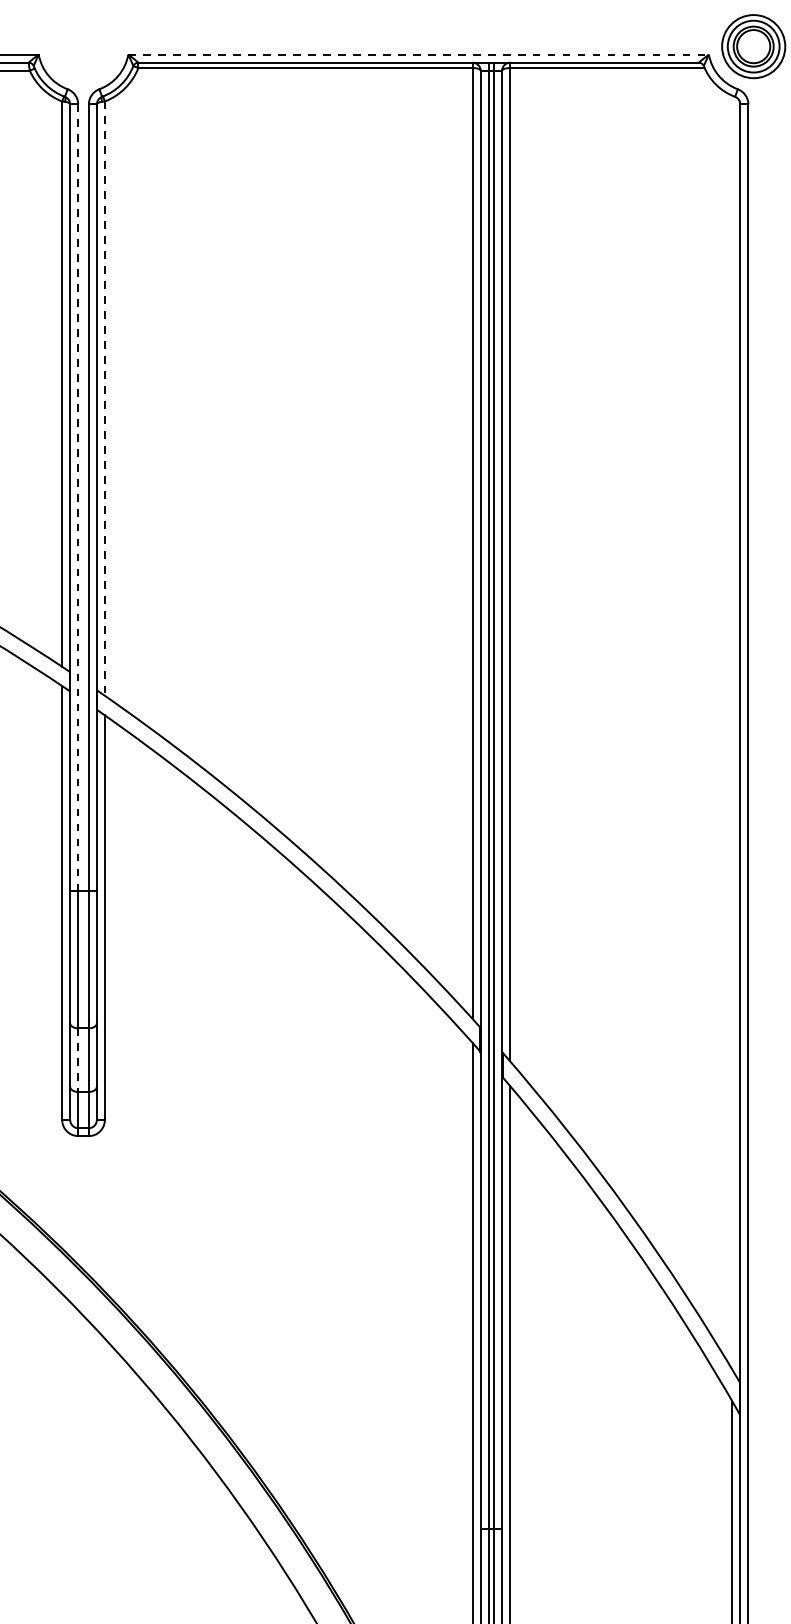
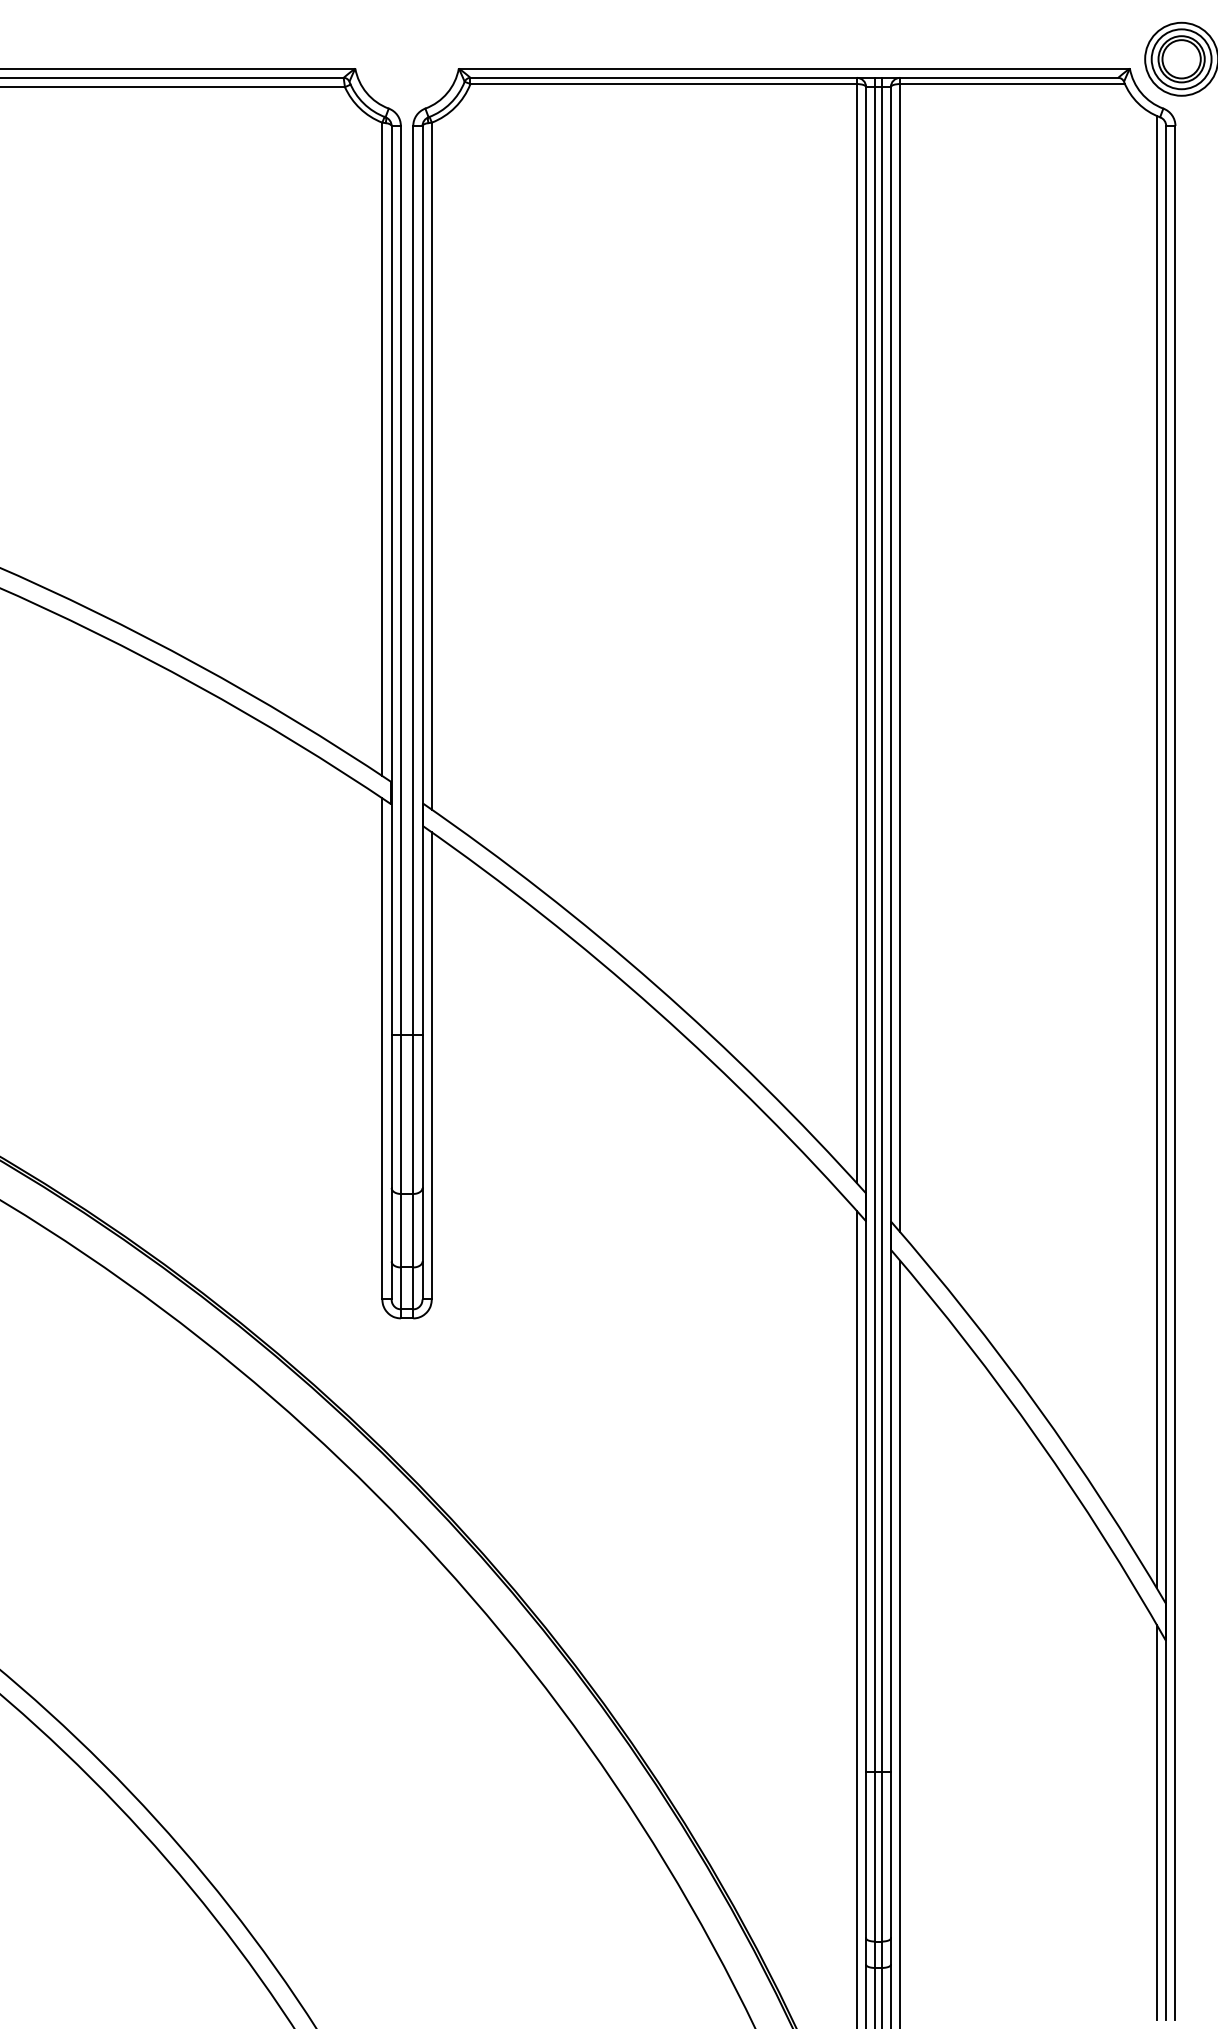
line: (418, 54) -> (794, 68), dashed -> solid
line: (104, 398) -> (431, 466), dashed -> solid
line: (77, 497) -> (400, 580), dashed -> solid
line: (731, 732) -> (1156, 852), added
line: (77, 1059) -> (400, 1230), dashed -> solid

